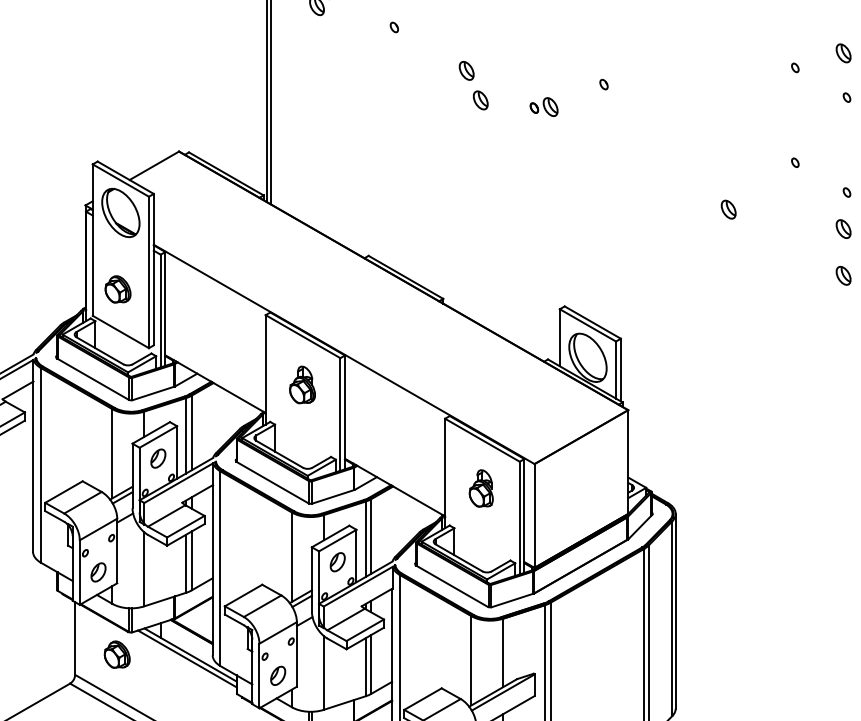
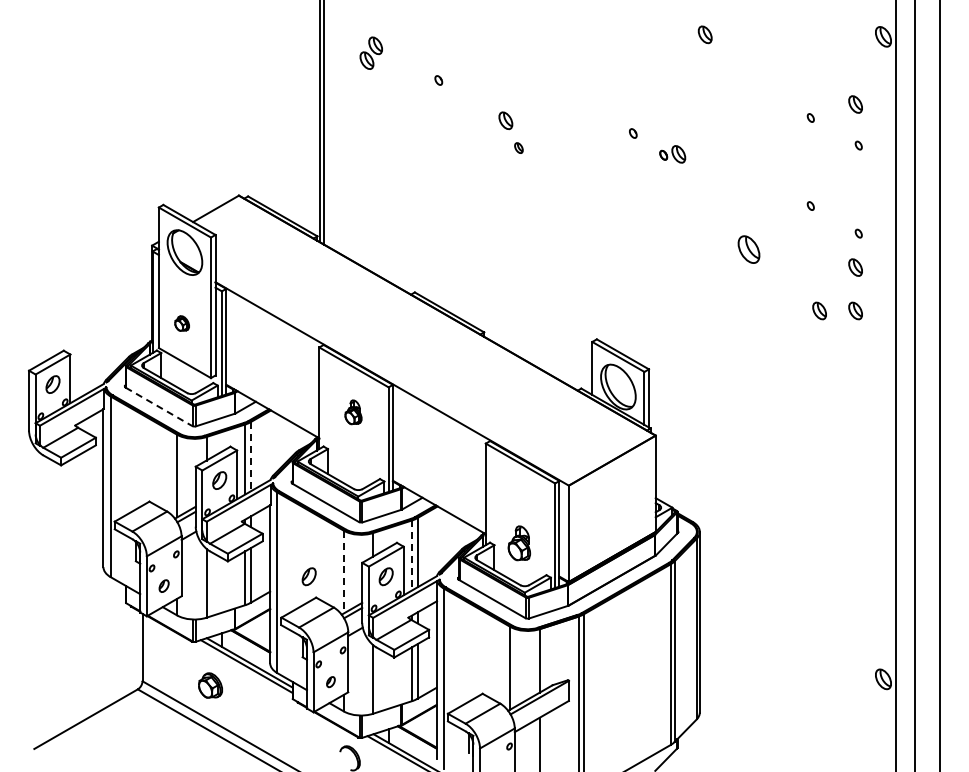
part: (480, 99) -> (518, 147), size x0.6
part: (543, 107) -> (672, 154), moved
part: (728, 209) -> (748, 249), size x1.6
part: (804, 275) -> (819, 310), added
part: (117, 289) -> (181, 323), size x0.6
line: (93, 379) -> (159, 407), solid -> dashed
part: (302, 385) -> (353, 412), size x0.7
line: (191, 432) -> (250, 456), solid -> dashed
part: (481, 488) -> (519, 543), moved
line: (366, 539) -> (412, 555), solid -> dashed
line: (291, 557) -> (343, 572), solid -> dashed
part: (254, 561) -> (308, 576), added
part: (97, 571) -> (163, 585), size x0.7
part: (117, 654) -> (210, 685), moved
part: (277, 675) -> (330, 681), size x0.6

